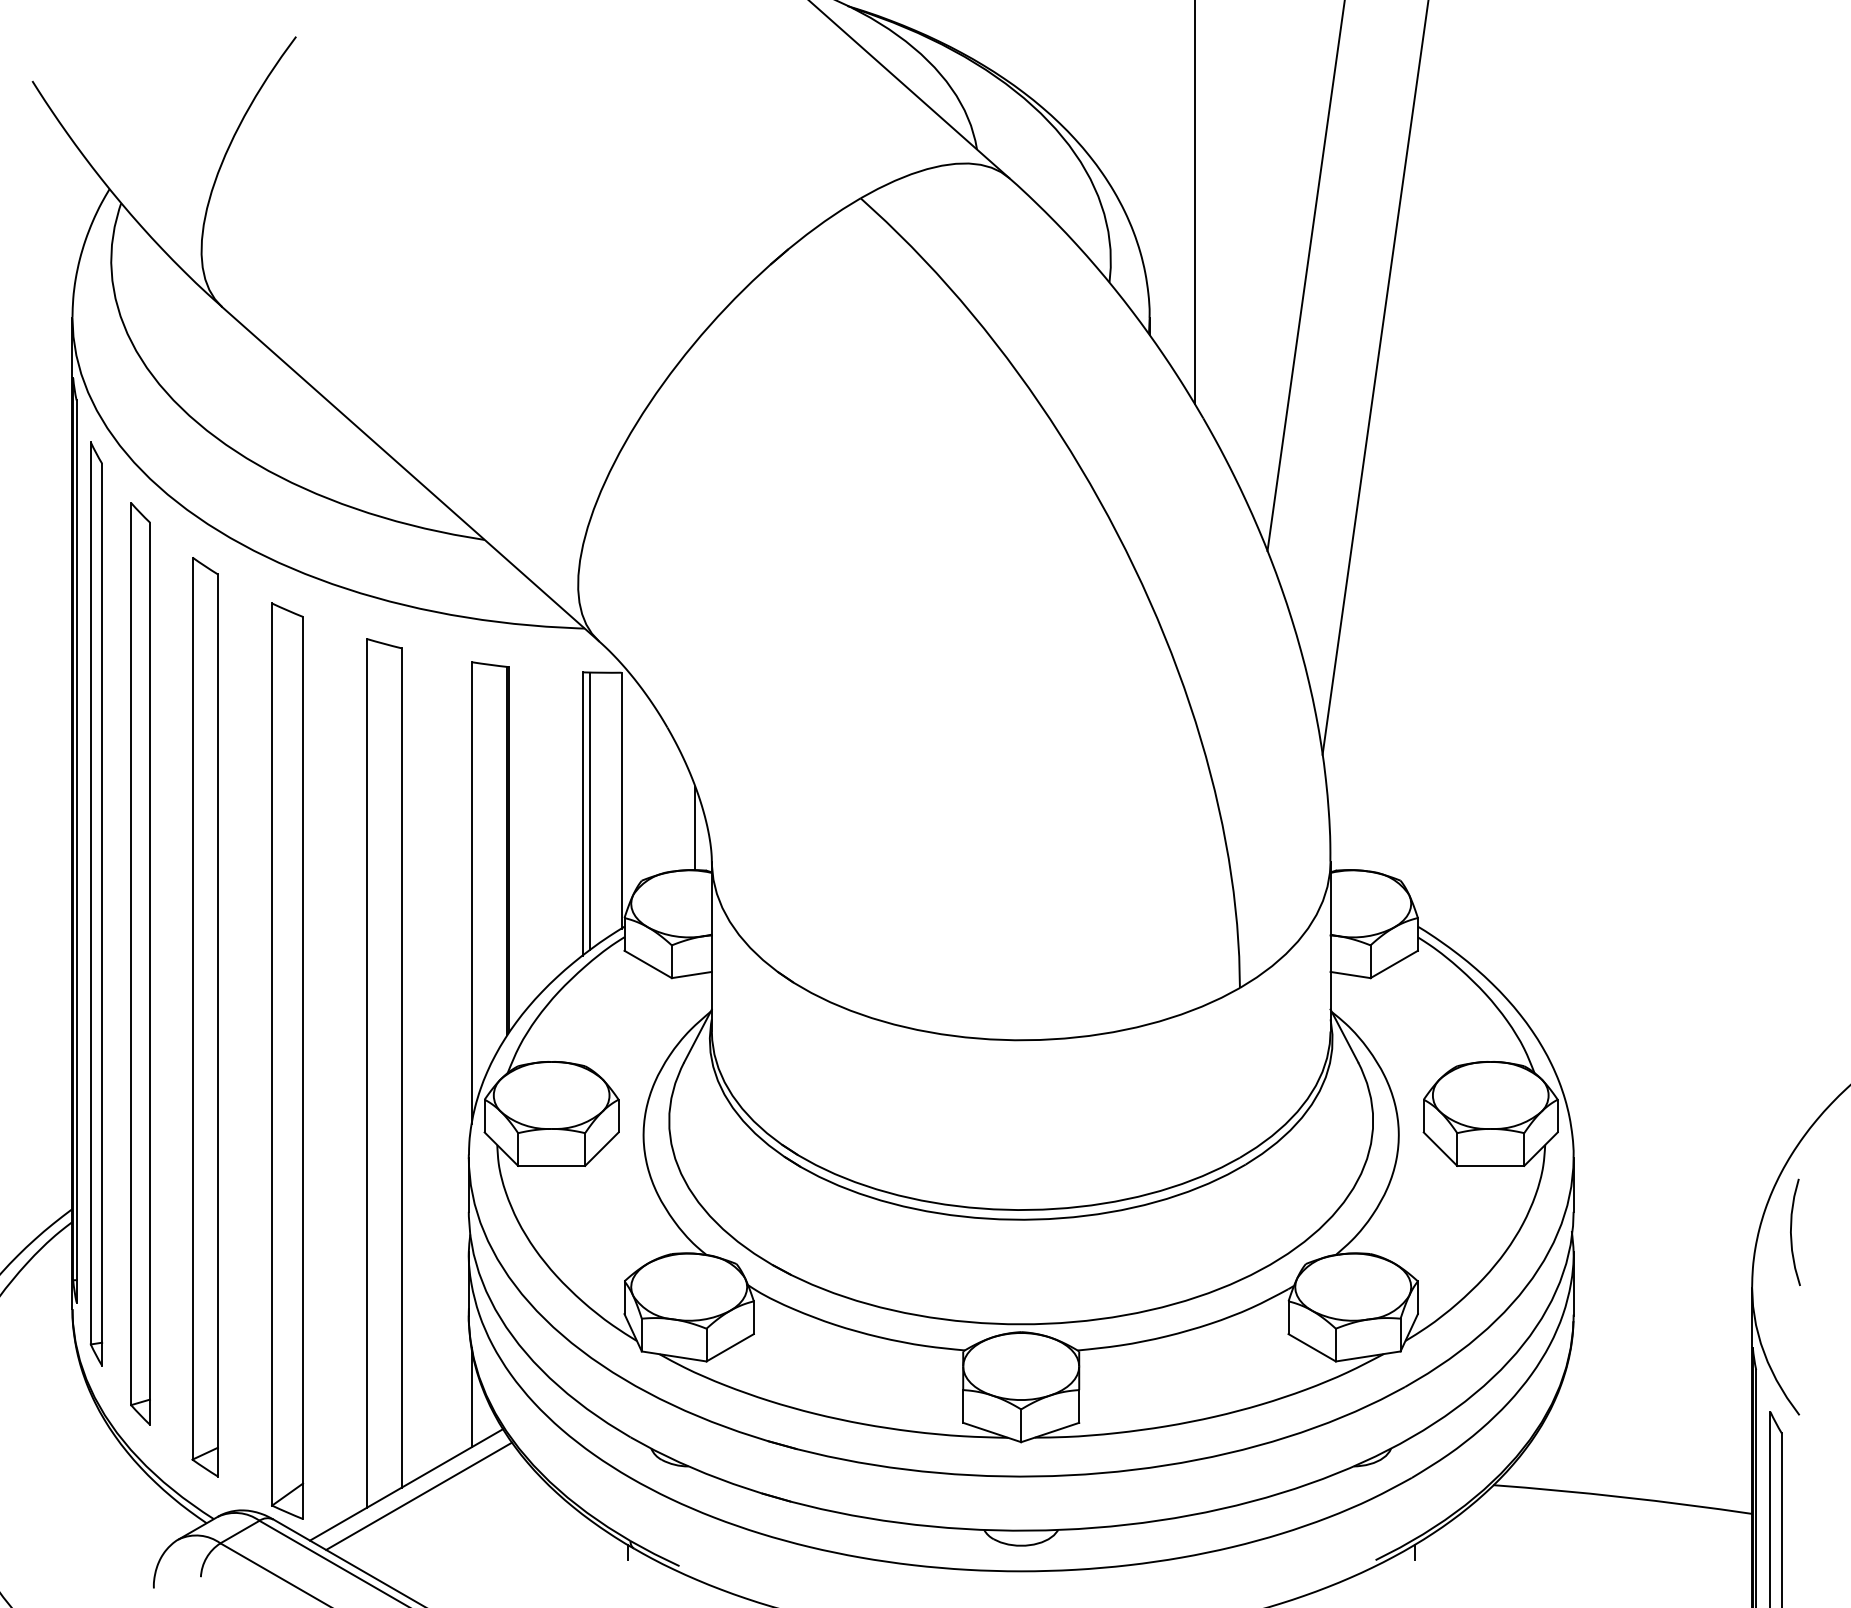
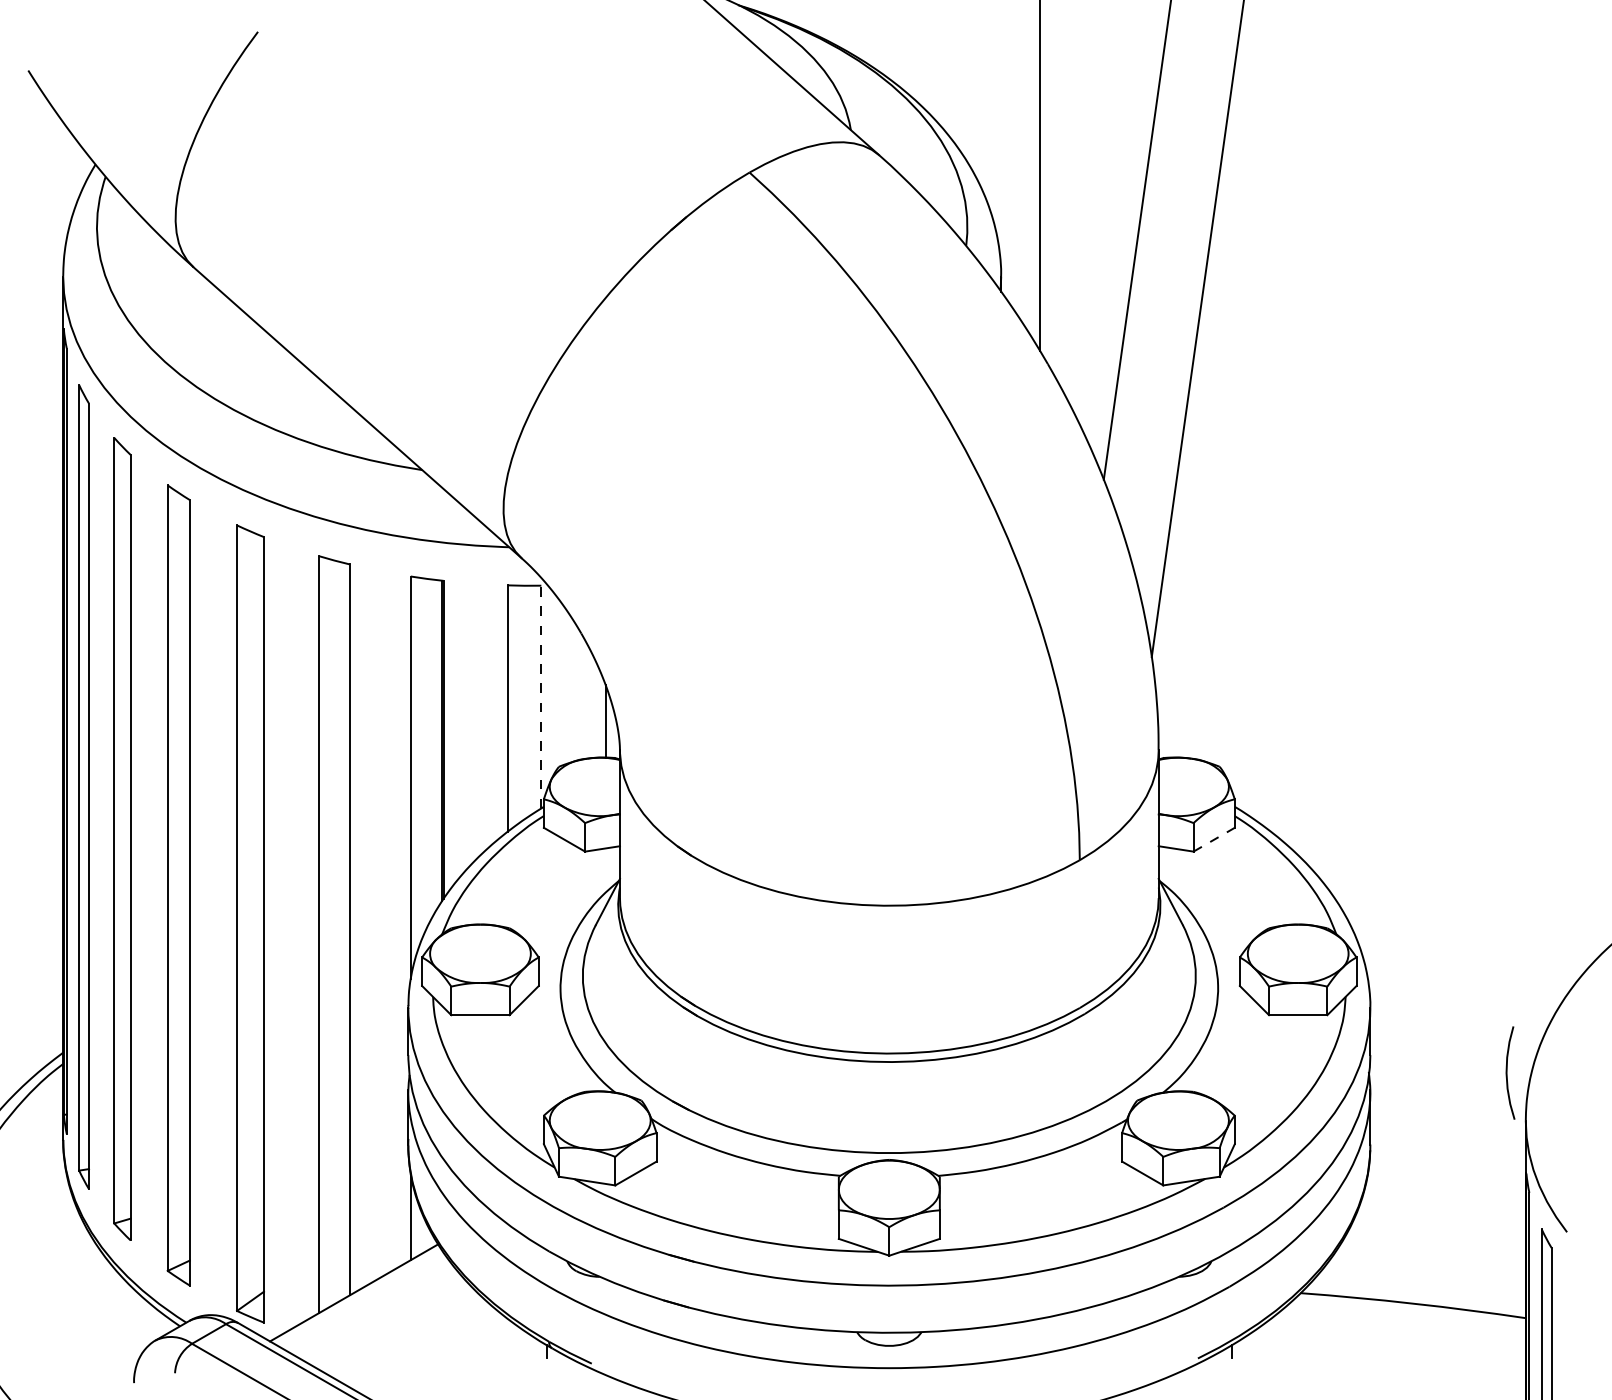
line: (621, 799) -> (541, 696), solid -> dashed
line: (589, 811) -> (513, 706), removed
line: (1394, 964) -> (1214, 839), solid -> dashed
curve: (1791, 1231) -> (1507, 1072), moved
line: (419, 1495) -> (365, 1302), removed

